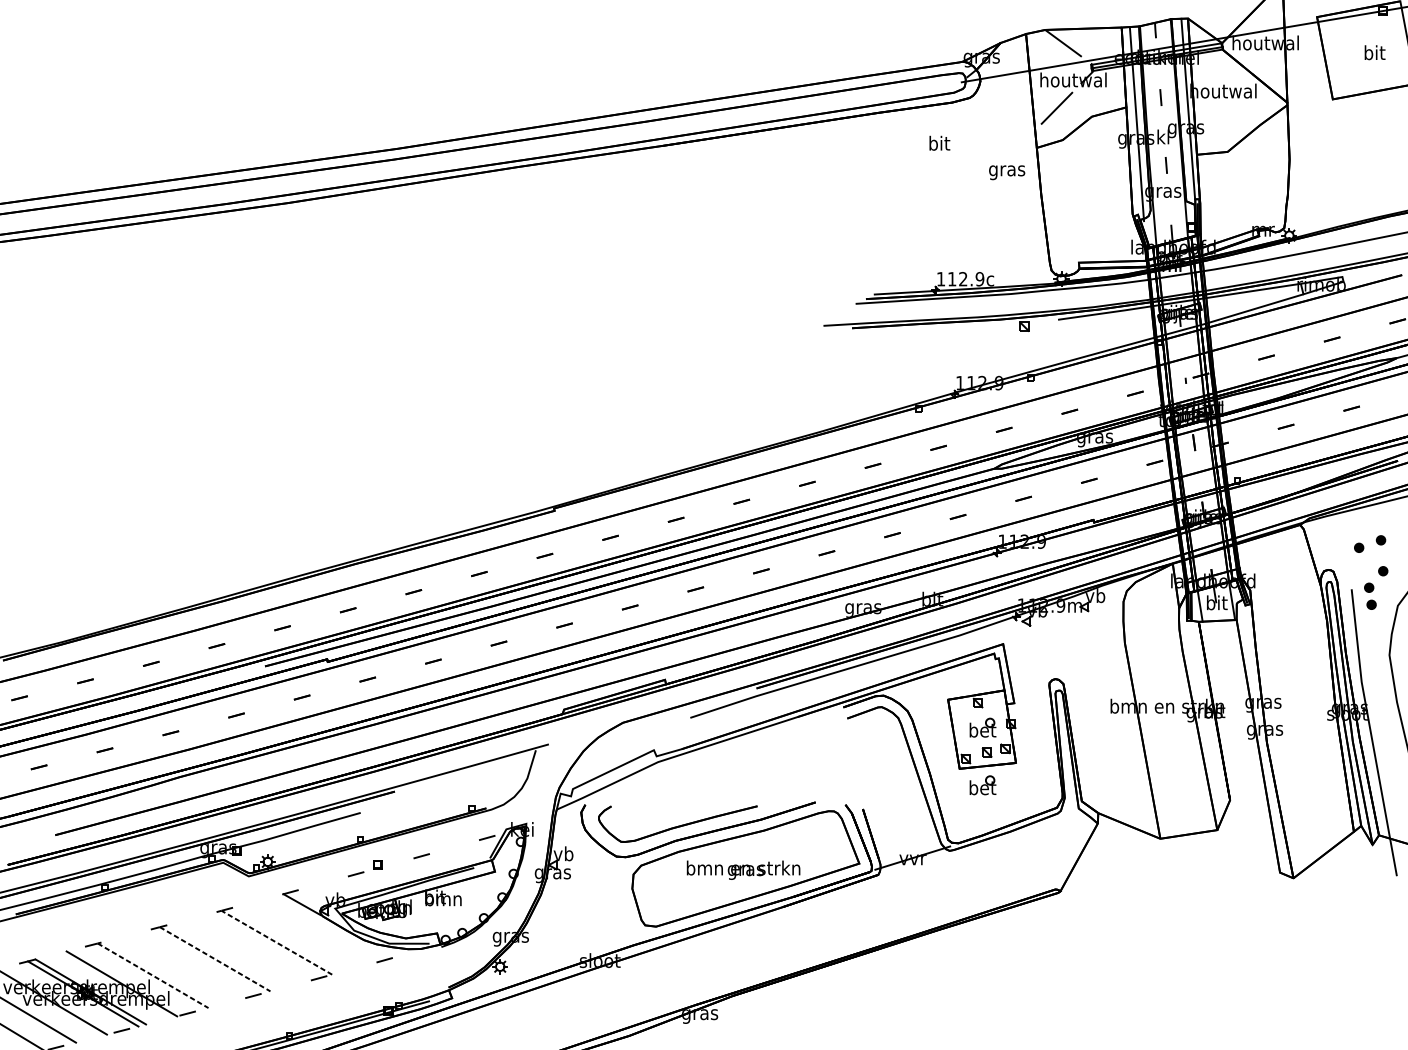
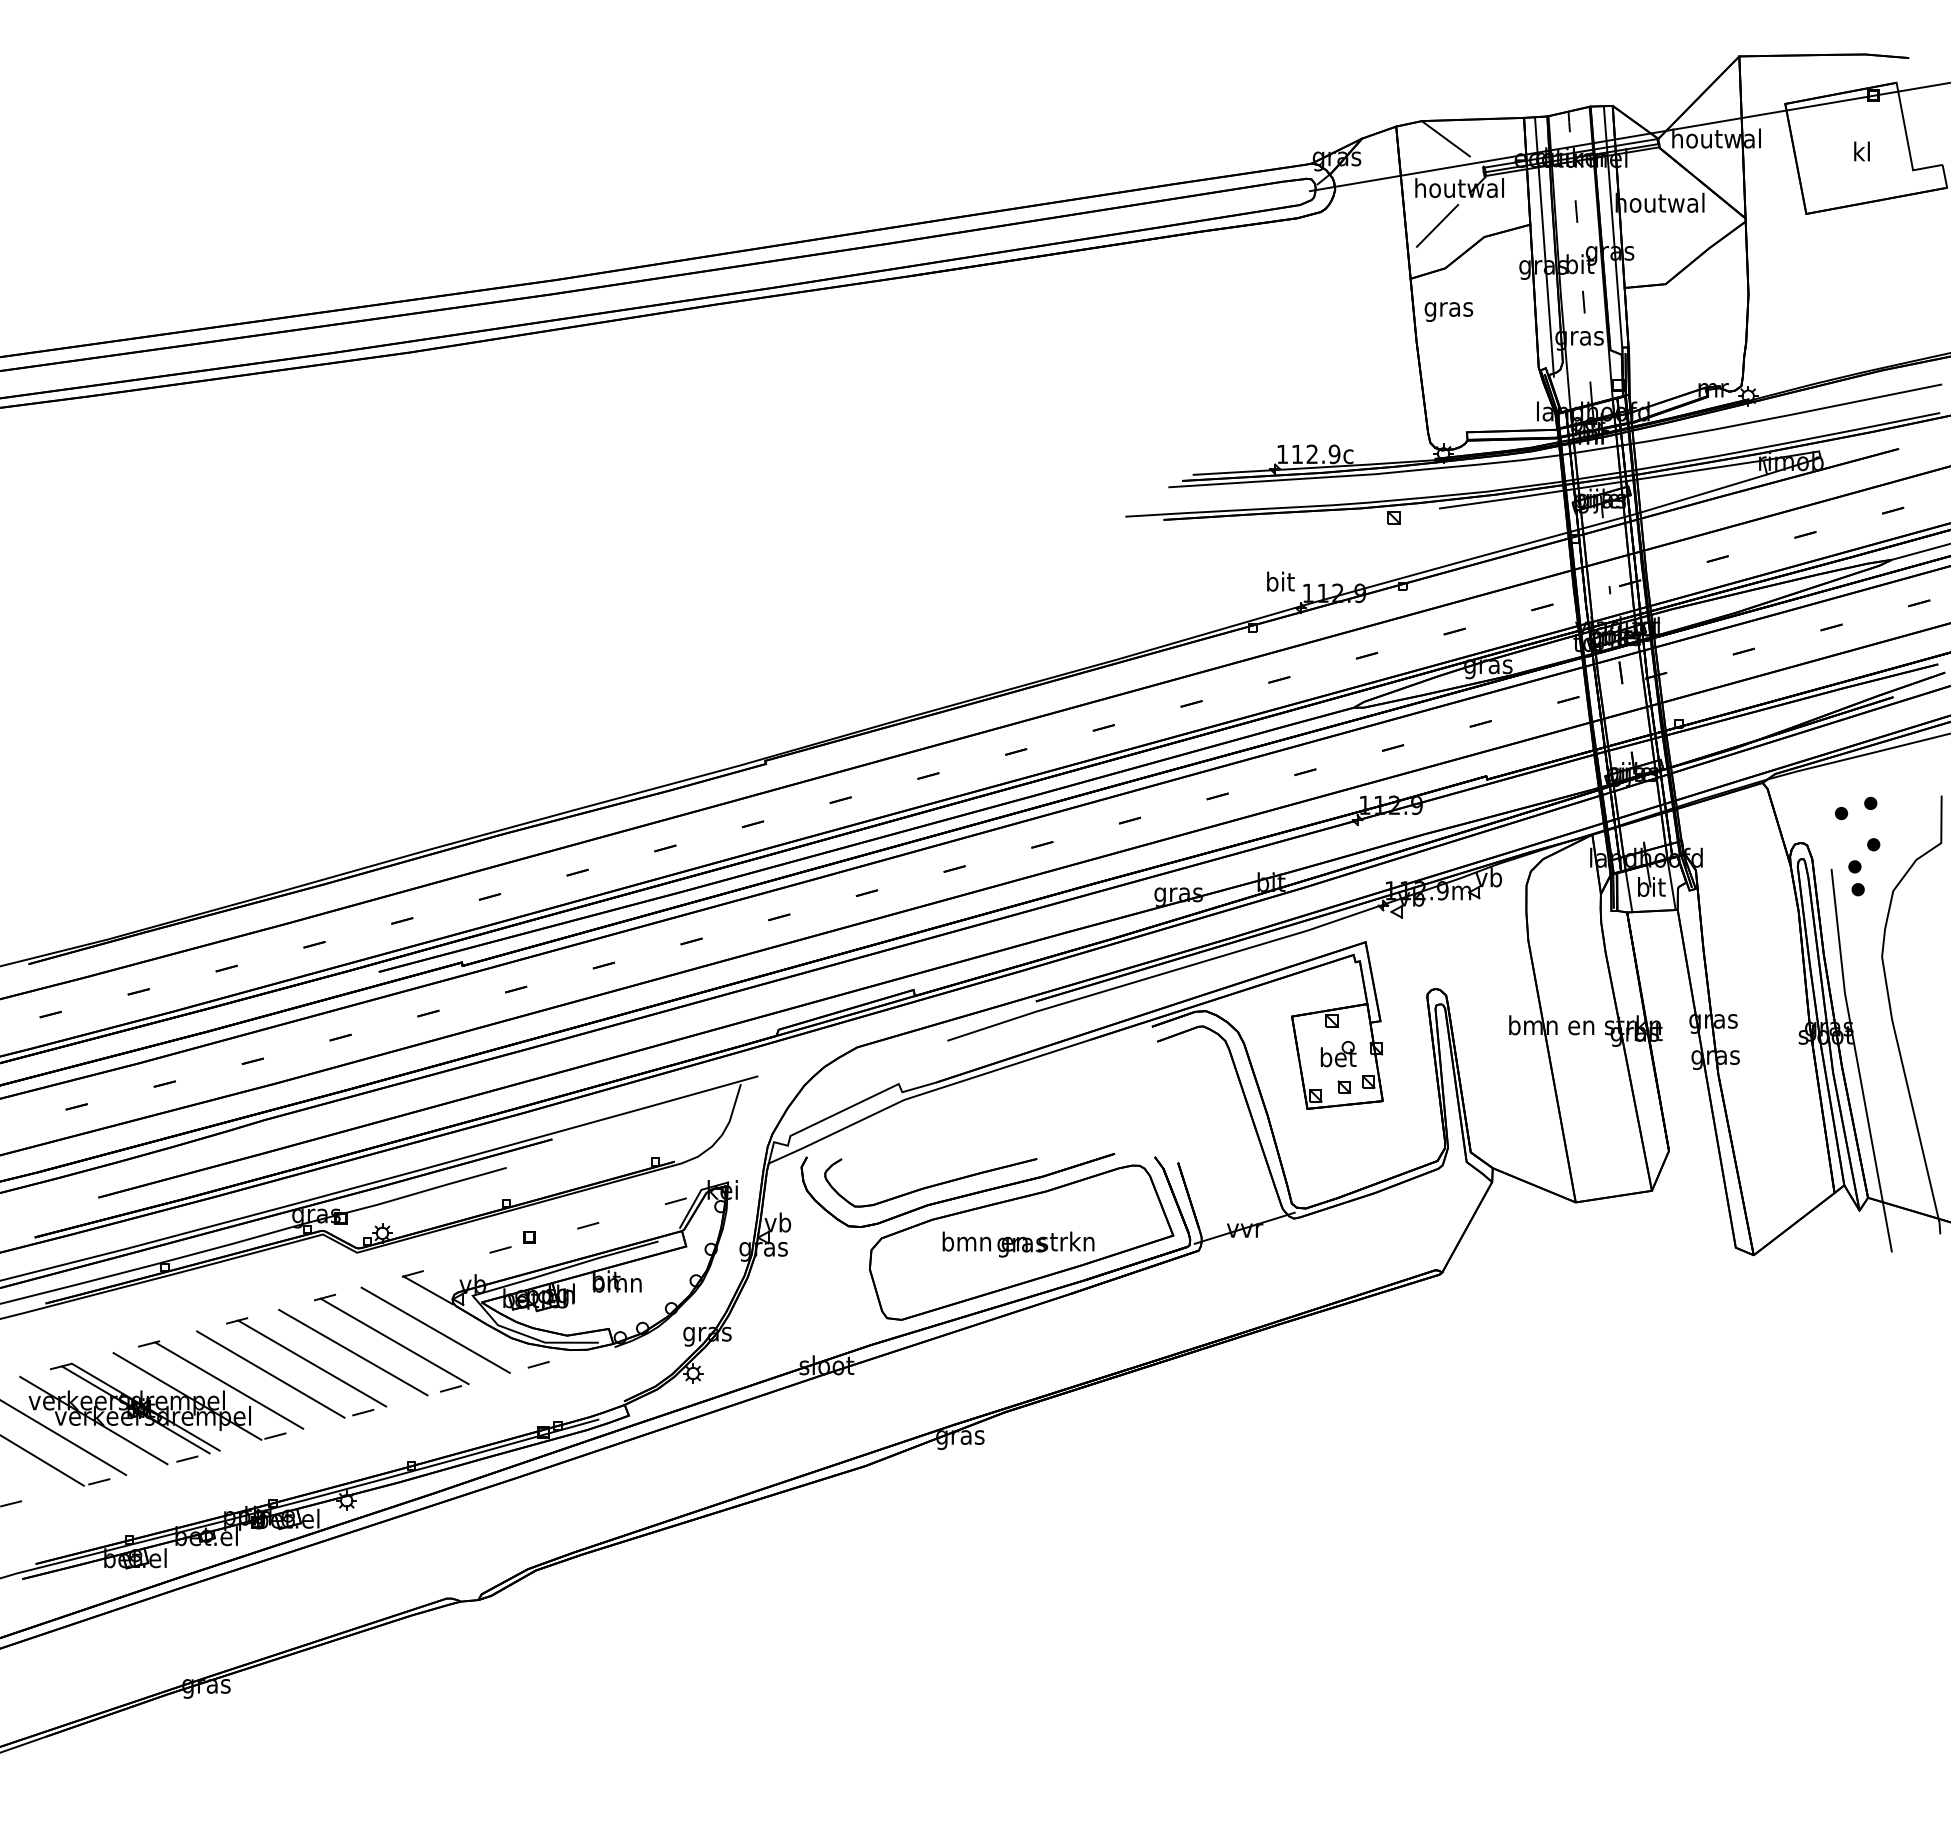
text: (1374, 52) -> (1862, 151), bit -> kl
text: (1163, 137) -> (1580, 264), kl -> bit
text: (939, 143) -> (1280, 581), moved
text: (1006, 172) -> (1448, 311), moved
part: (982, 785) -> (1338, 1131), removed
line: (307, 933) -> (435, 1329), added
line: (276, 942) -> (394, 1341), dashed -> solid
line: (246, 951) -> (353, 1352), added
line: (215, 959) -> (312, 1363), dashed -> solid
line: (184, 967) -> (270, 1374), added
line: (153, 975) -> (229, 1385), dashed -> solid

